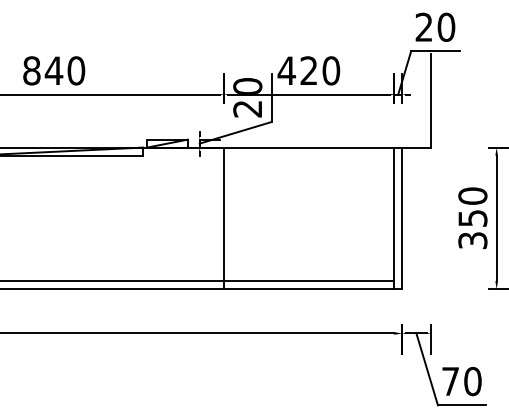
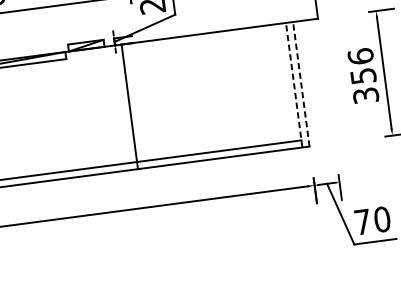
text: (472, 195) -> (360, 56), 350 -> 356
line: (224, 218) -> (130, 106), moved
line: (394, 218) -> (294, 85), solid -> dashed
line: (402, 218) -> (301, 84), solid -> dashed

